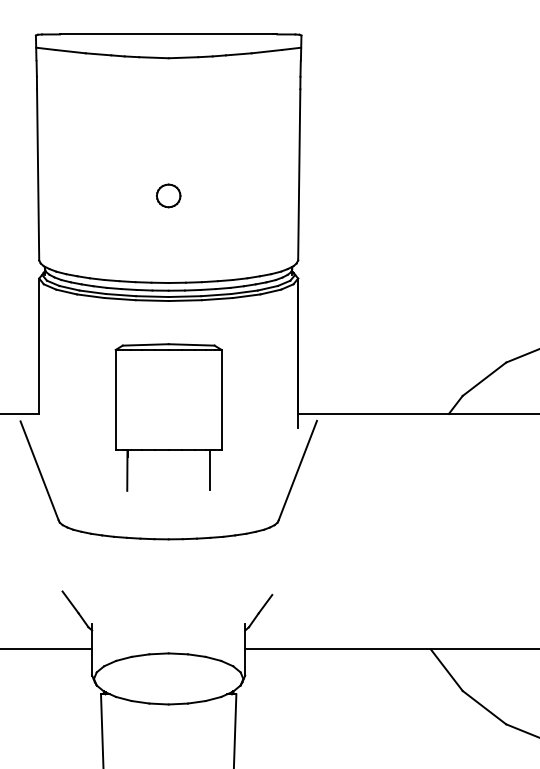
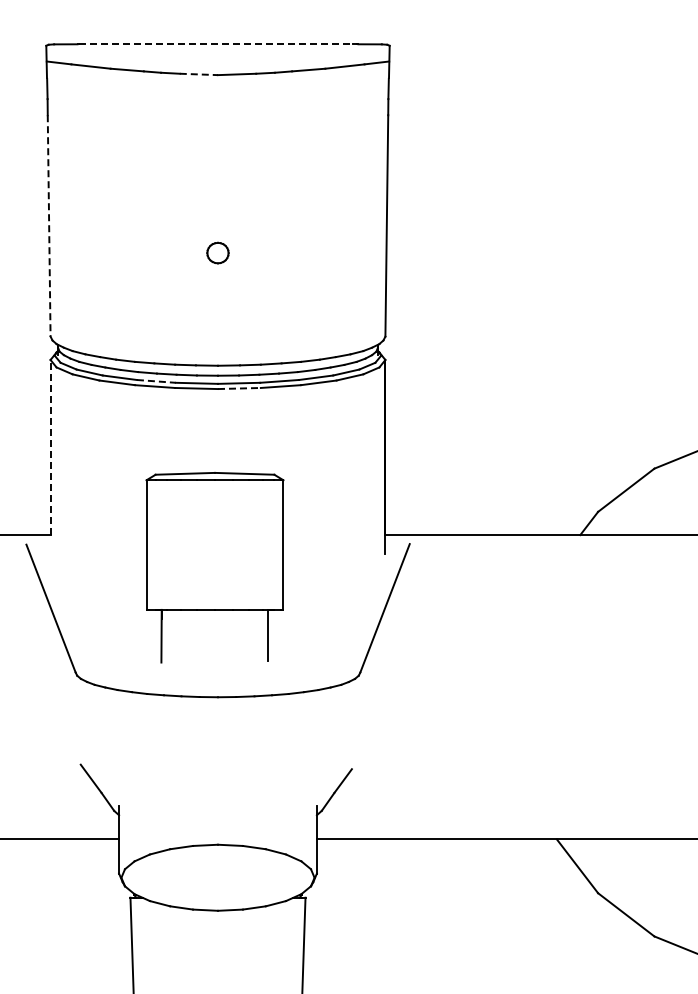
line: (167, 34) -> (216, 44), solid -> dashed
line: (154, 57) -> (199, 74), solid -> dashed
line: (38, 174) -> (49, 225), solid -> dashed
part: (168, 195) -> (217, 252), size x0.7
line: (121, 295) -> (156, 381), solid -> dashed
line: (185, 300) -> (239, 388), solid -> dashed
line: (39, 346) -> (50, 447), solid -> dashed
part: (168, 417) -> (214, 567), moved

